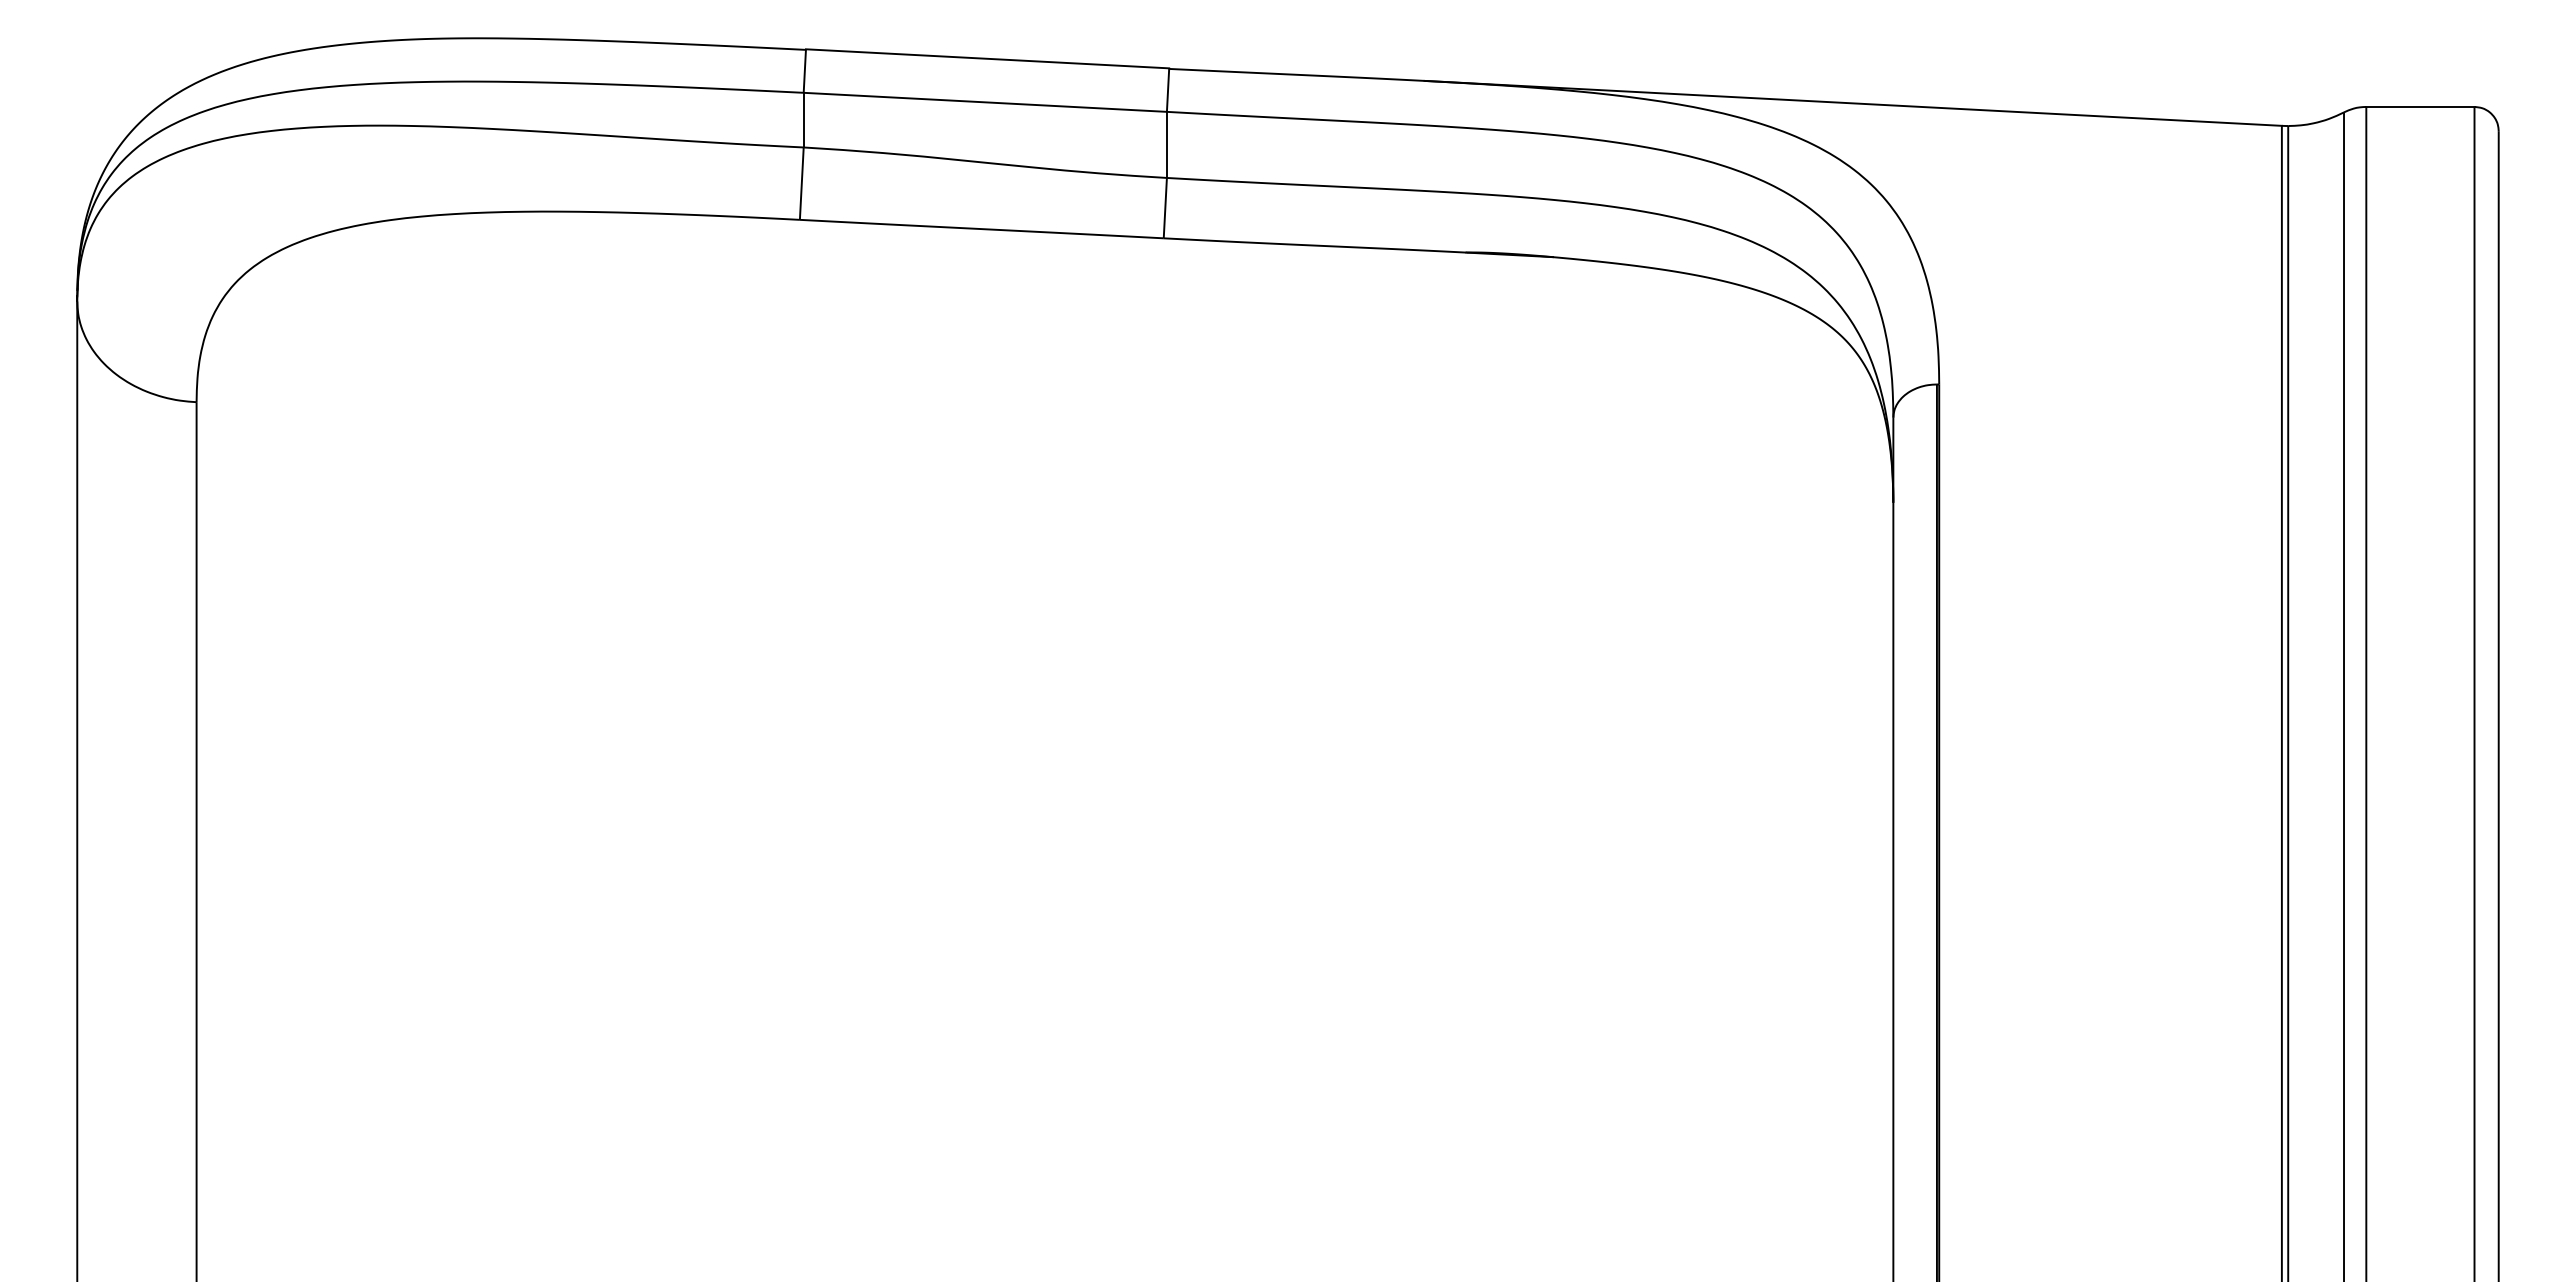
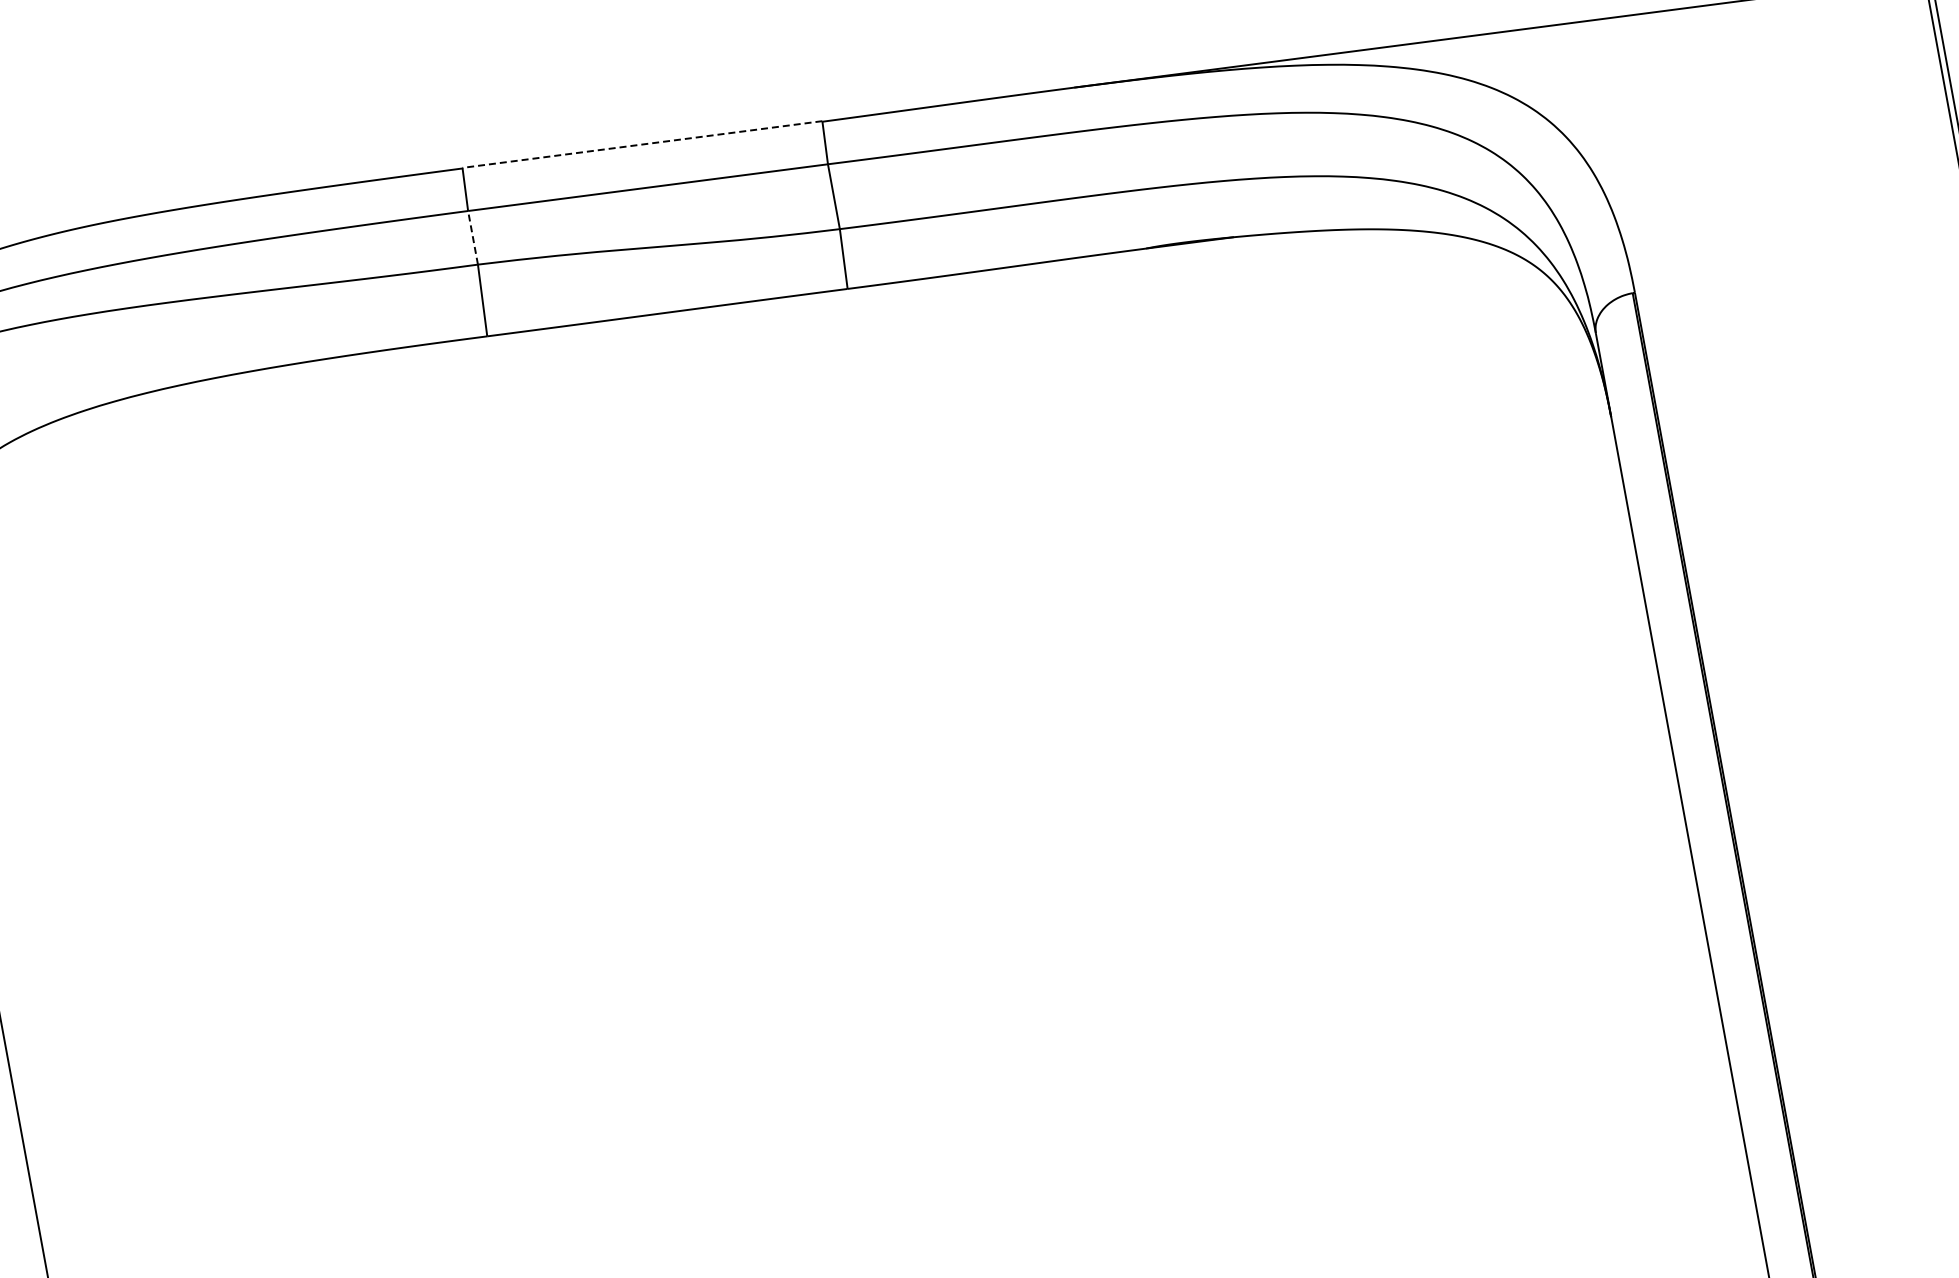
line: (987, 58) -> (642, 144), solid -> dashed
line: (803, 119) -> (472, 237), solid -> dashed

